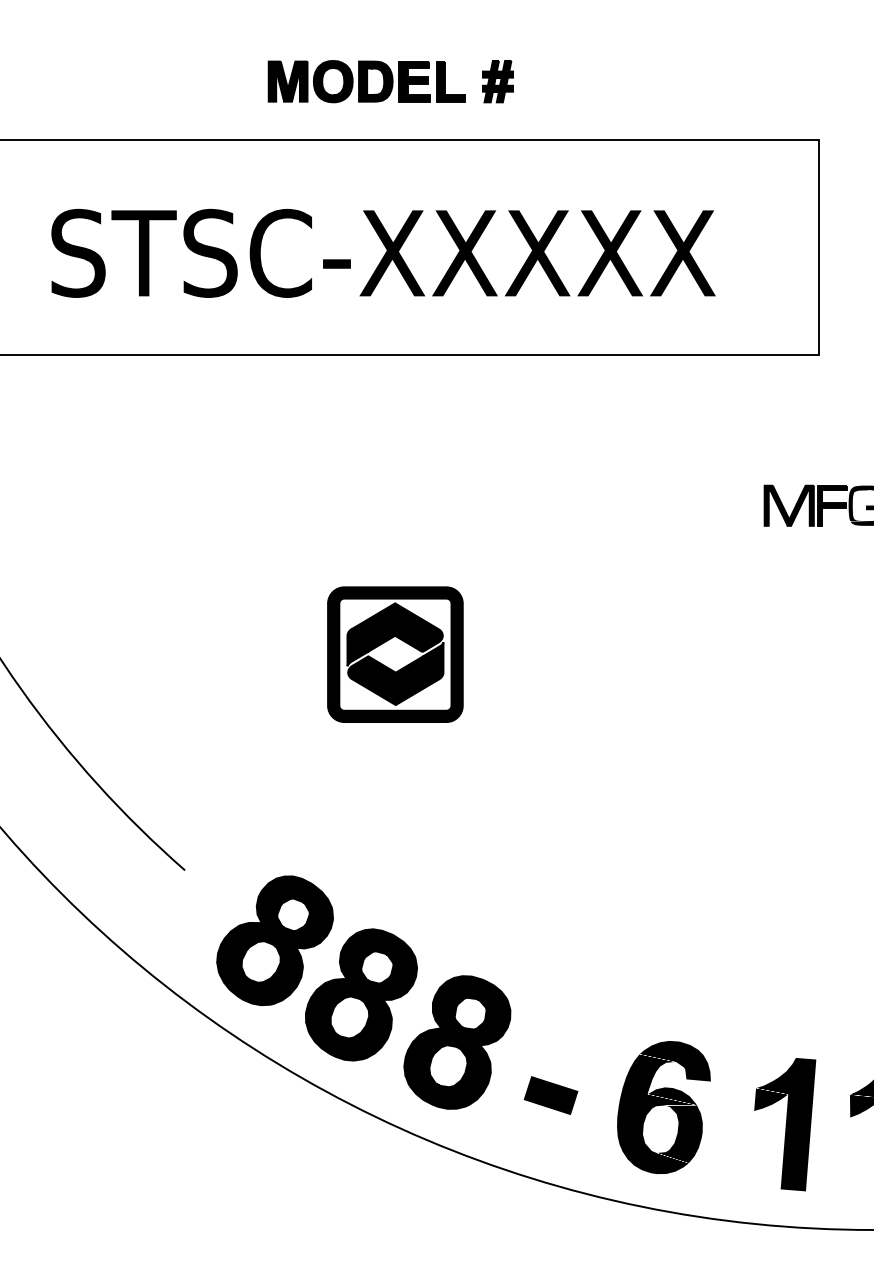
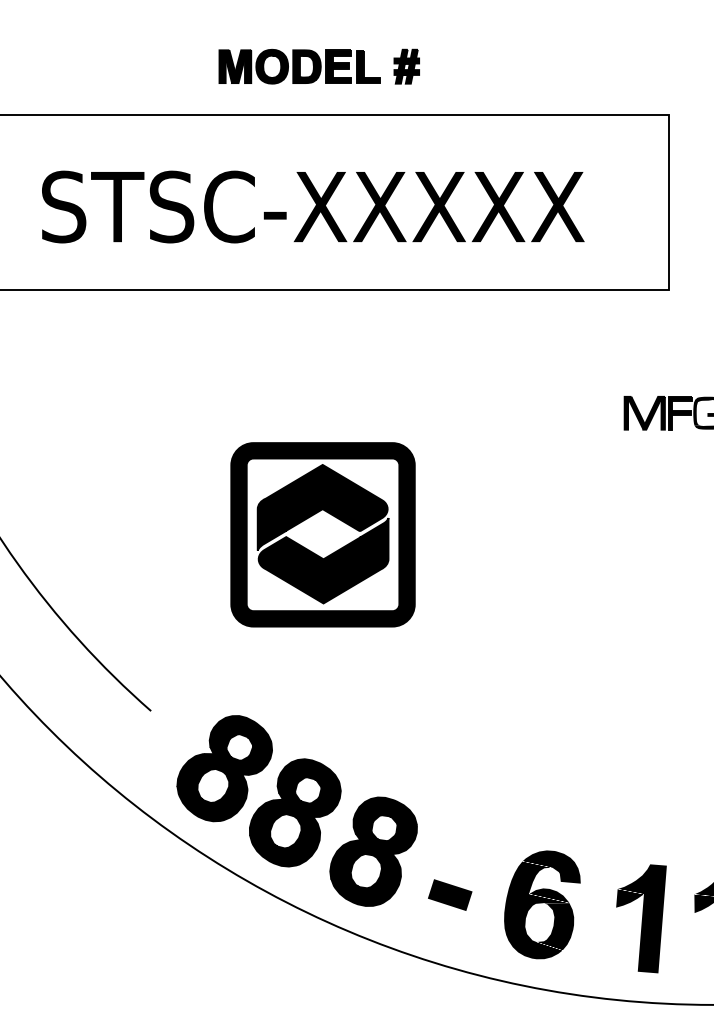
part: (394, 654) -> (322, 534), size x1.67

